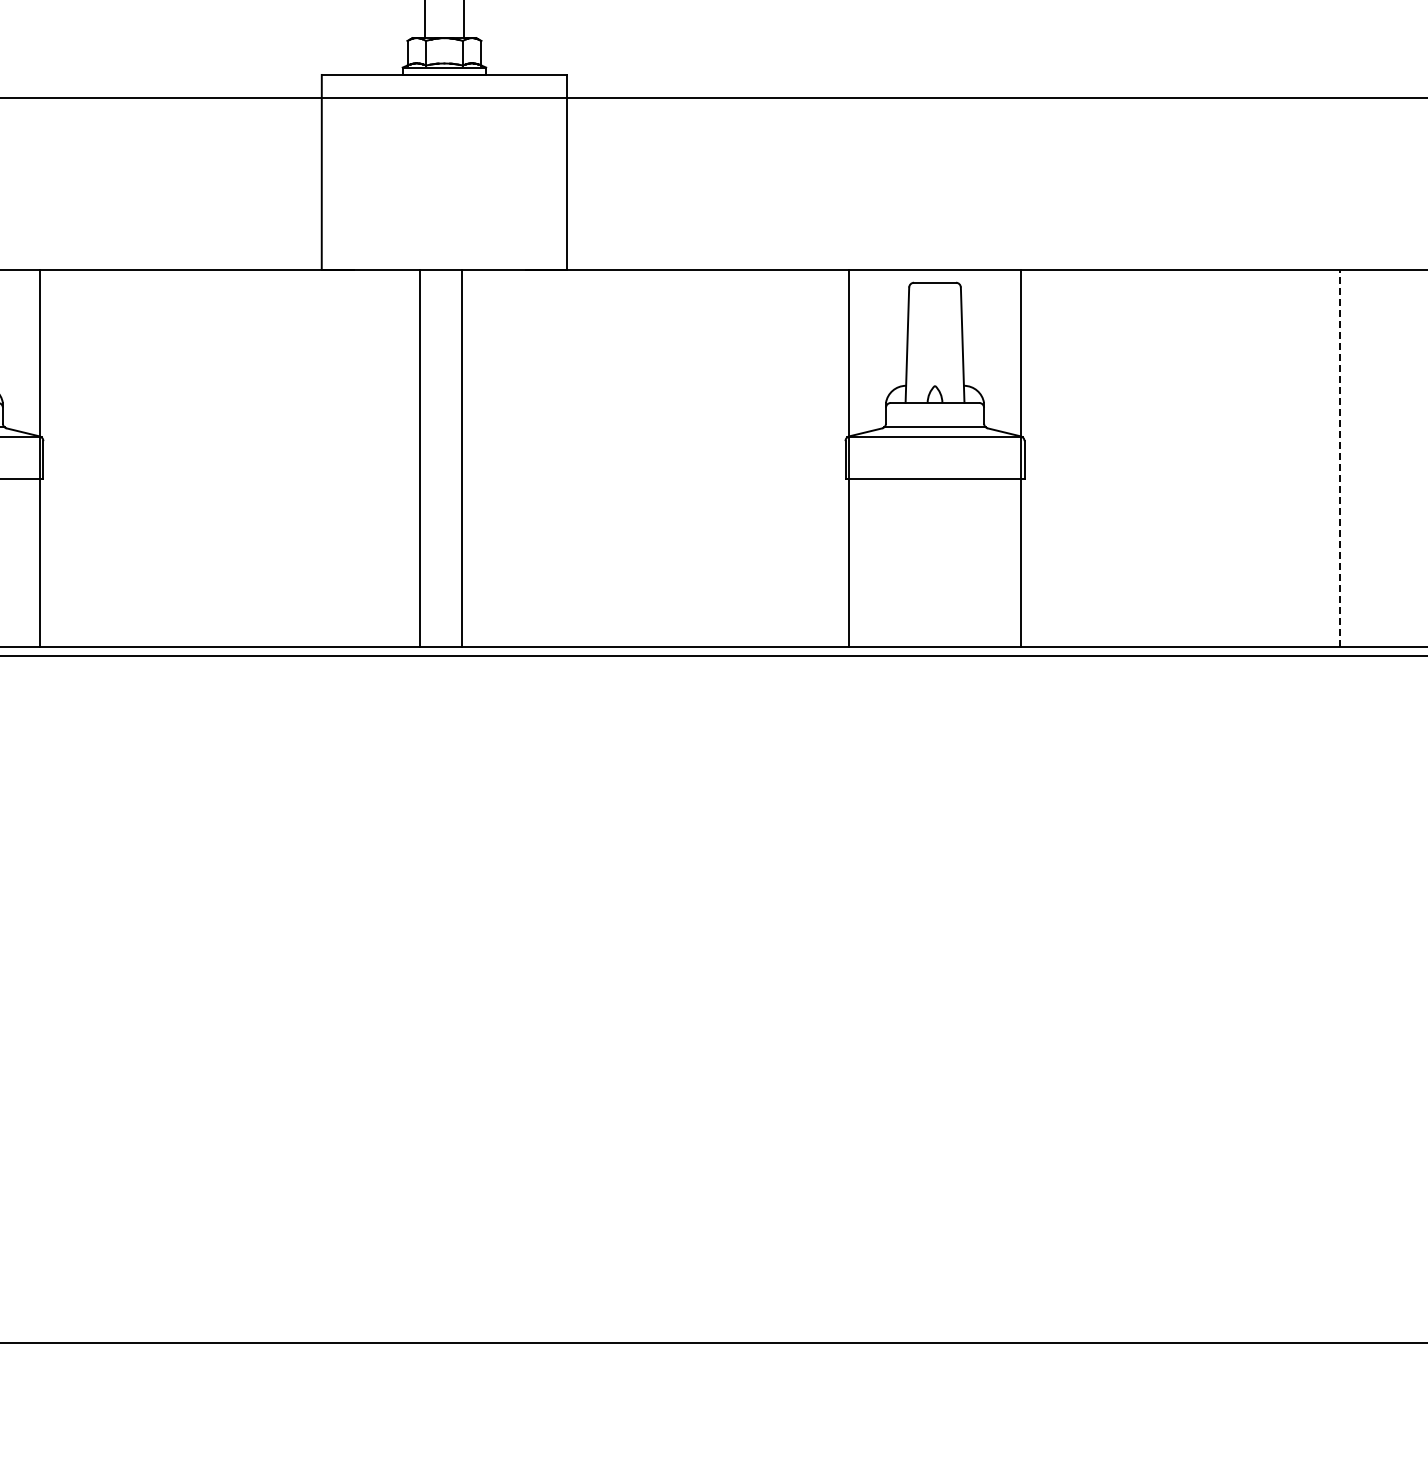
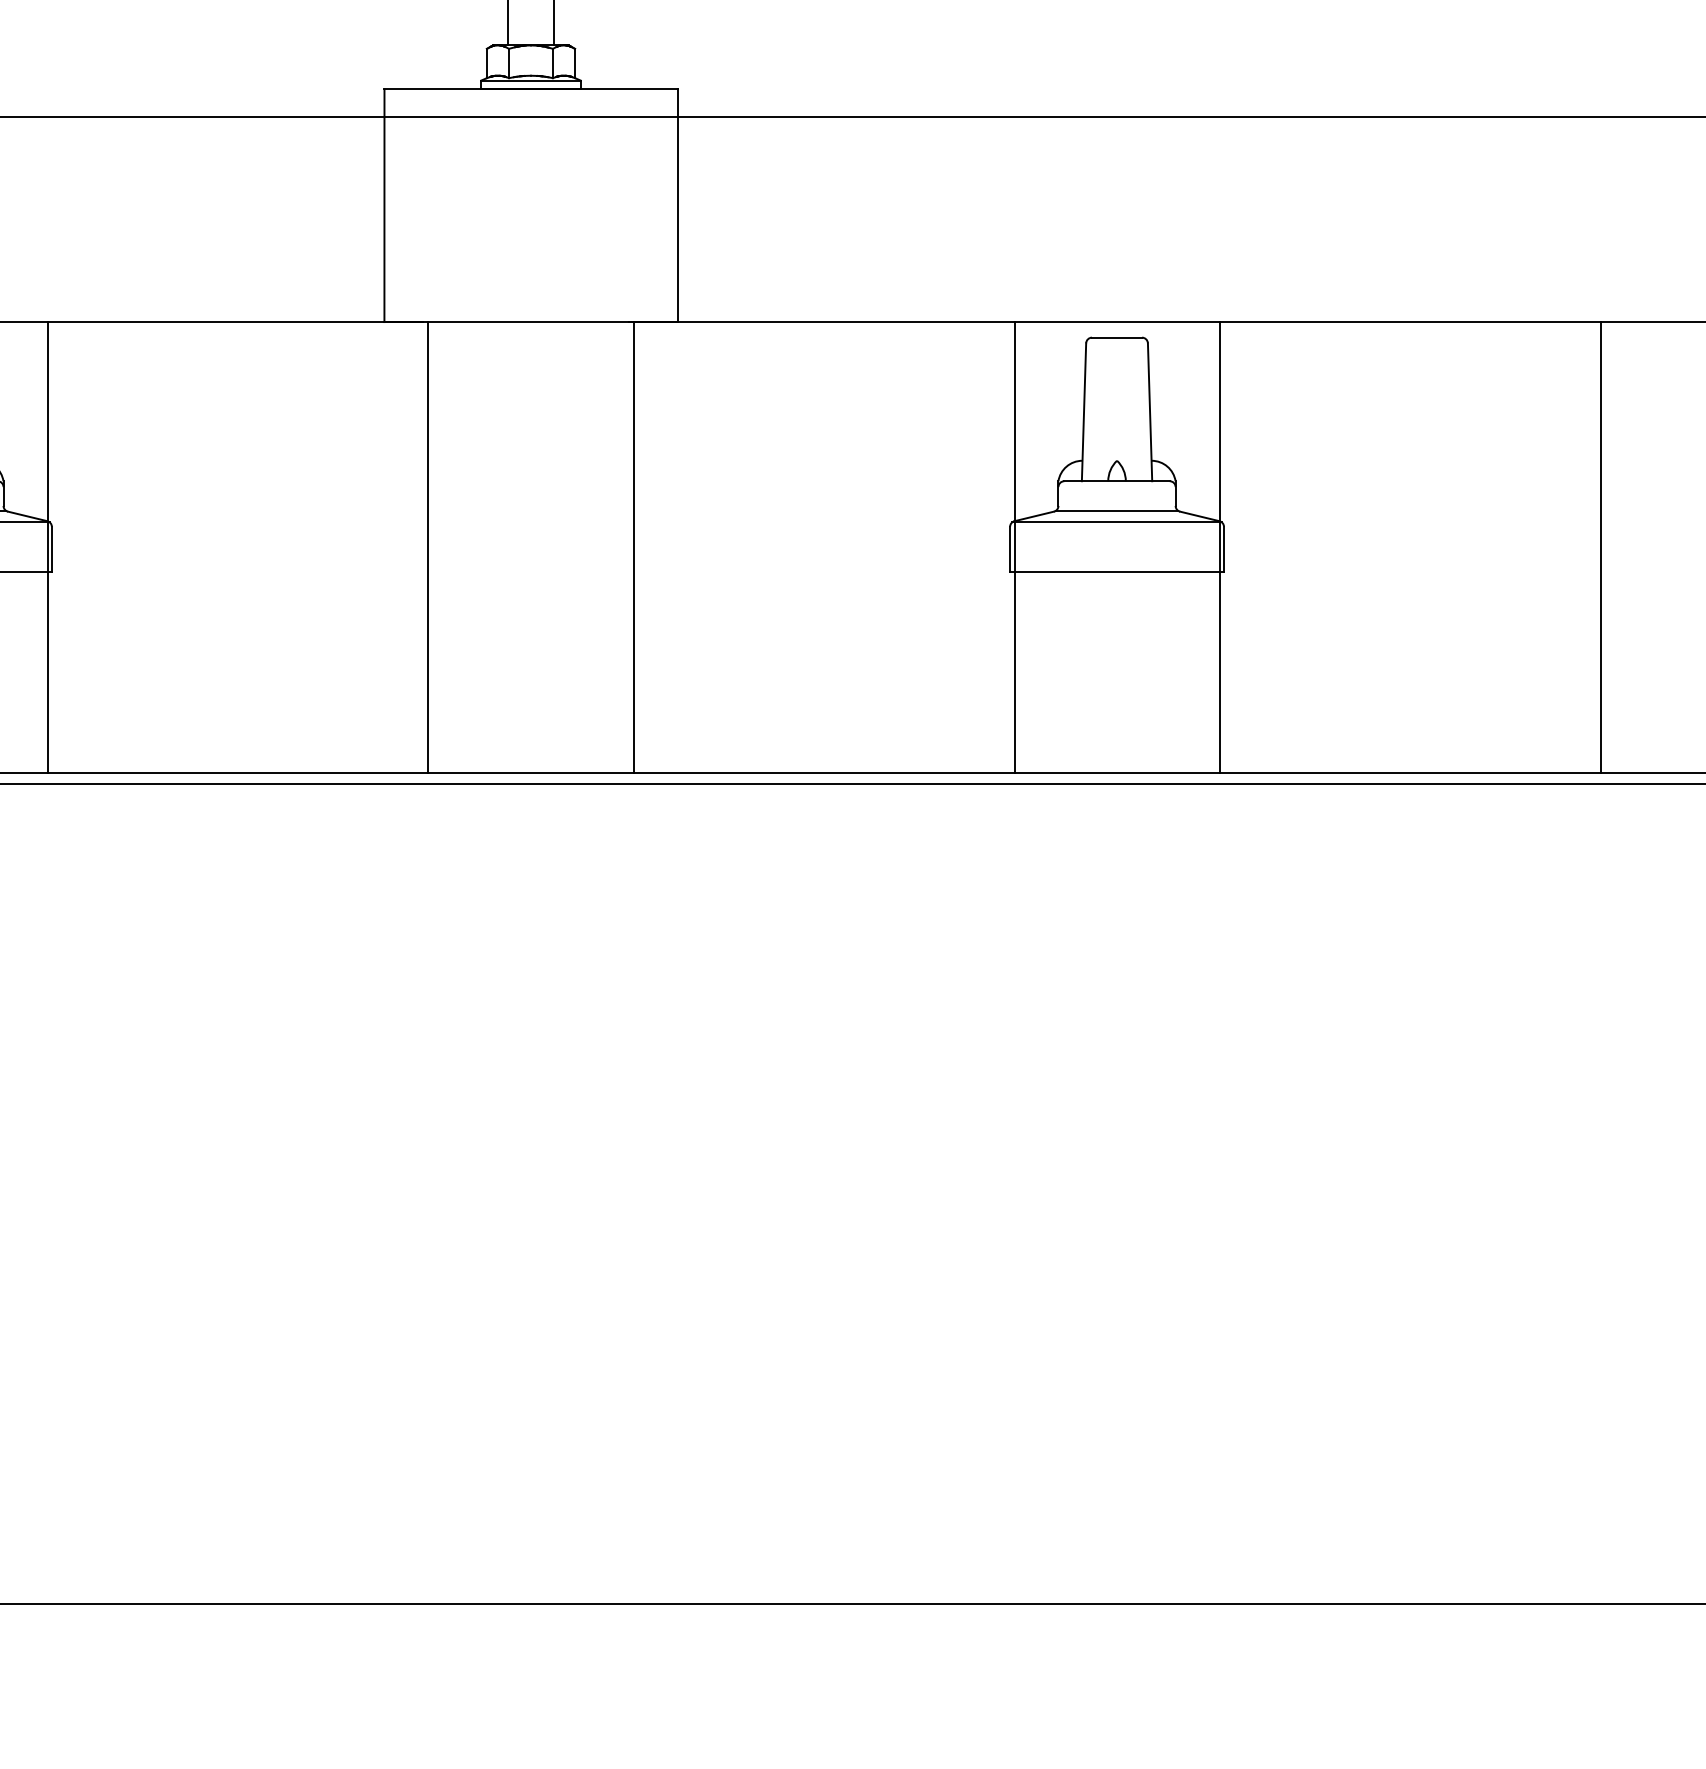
line: (419, 458) -> (428, 547), moved
line: (462, 458) -> (633, 547), moved
line: (1339, 458) -> (1600, 547), dashed -> solid

